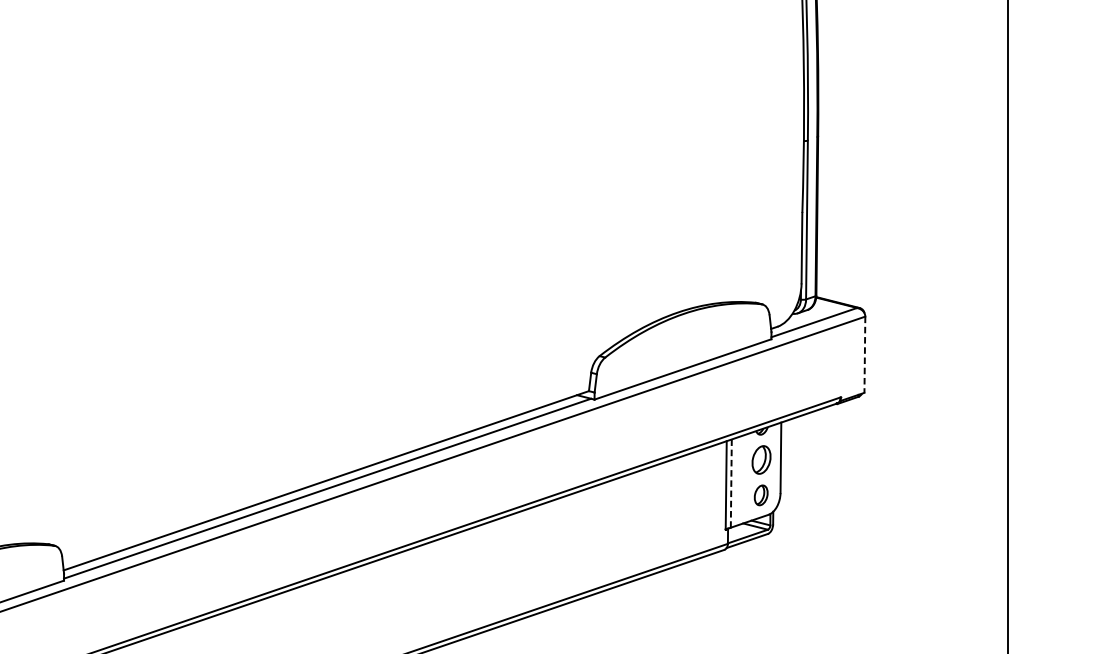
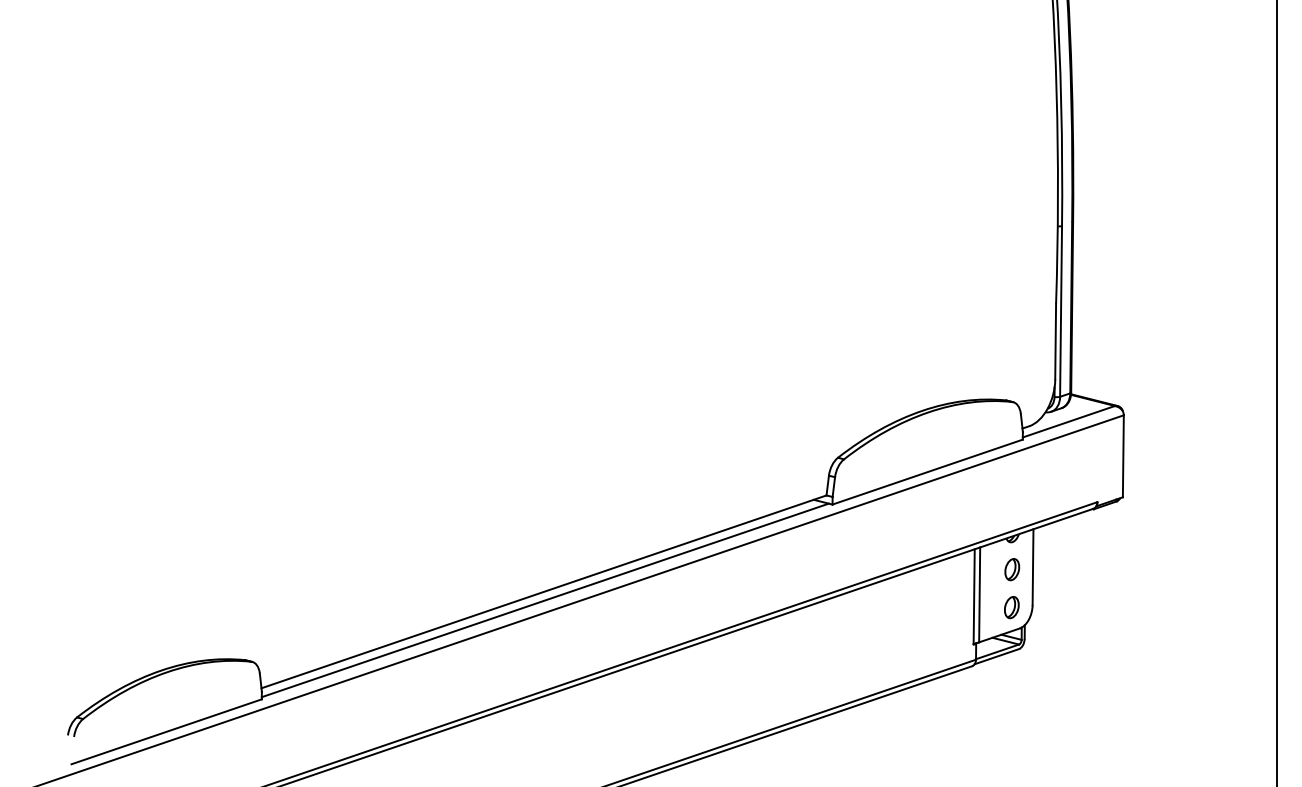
line: (865, 354) -> (1123, 456), dashed -> solid
part: (761, 459) -> (1012, 569), size x0.71
line: (731, 484) -> (979, 595), dashed -> solid

